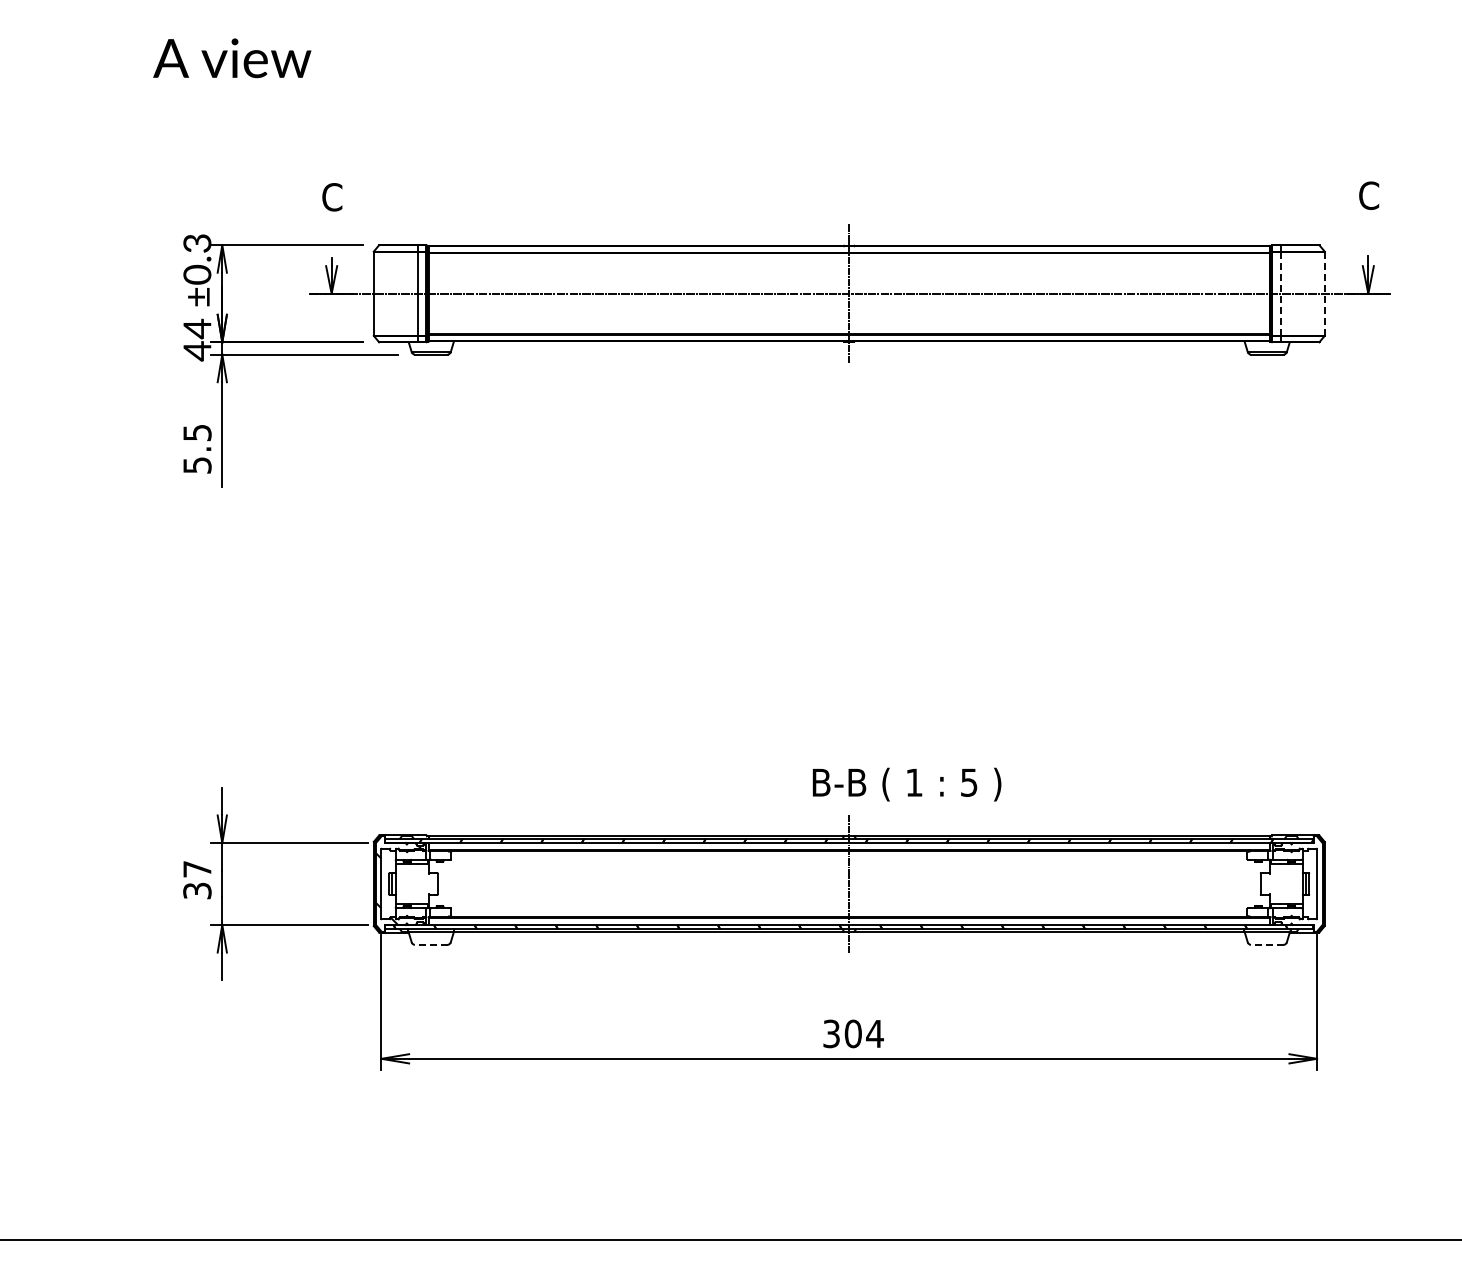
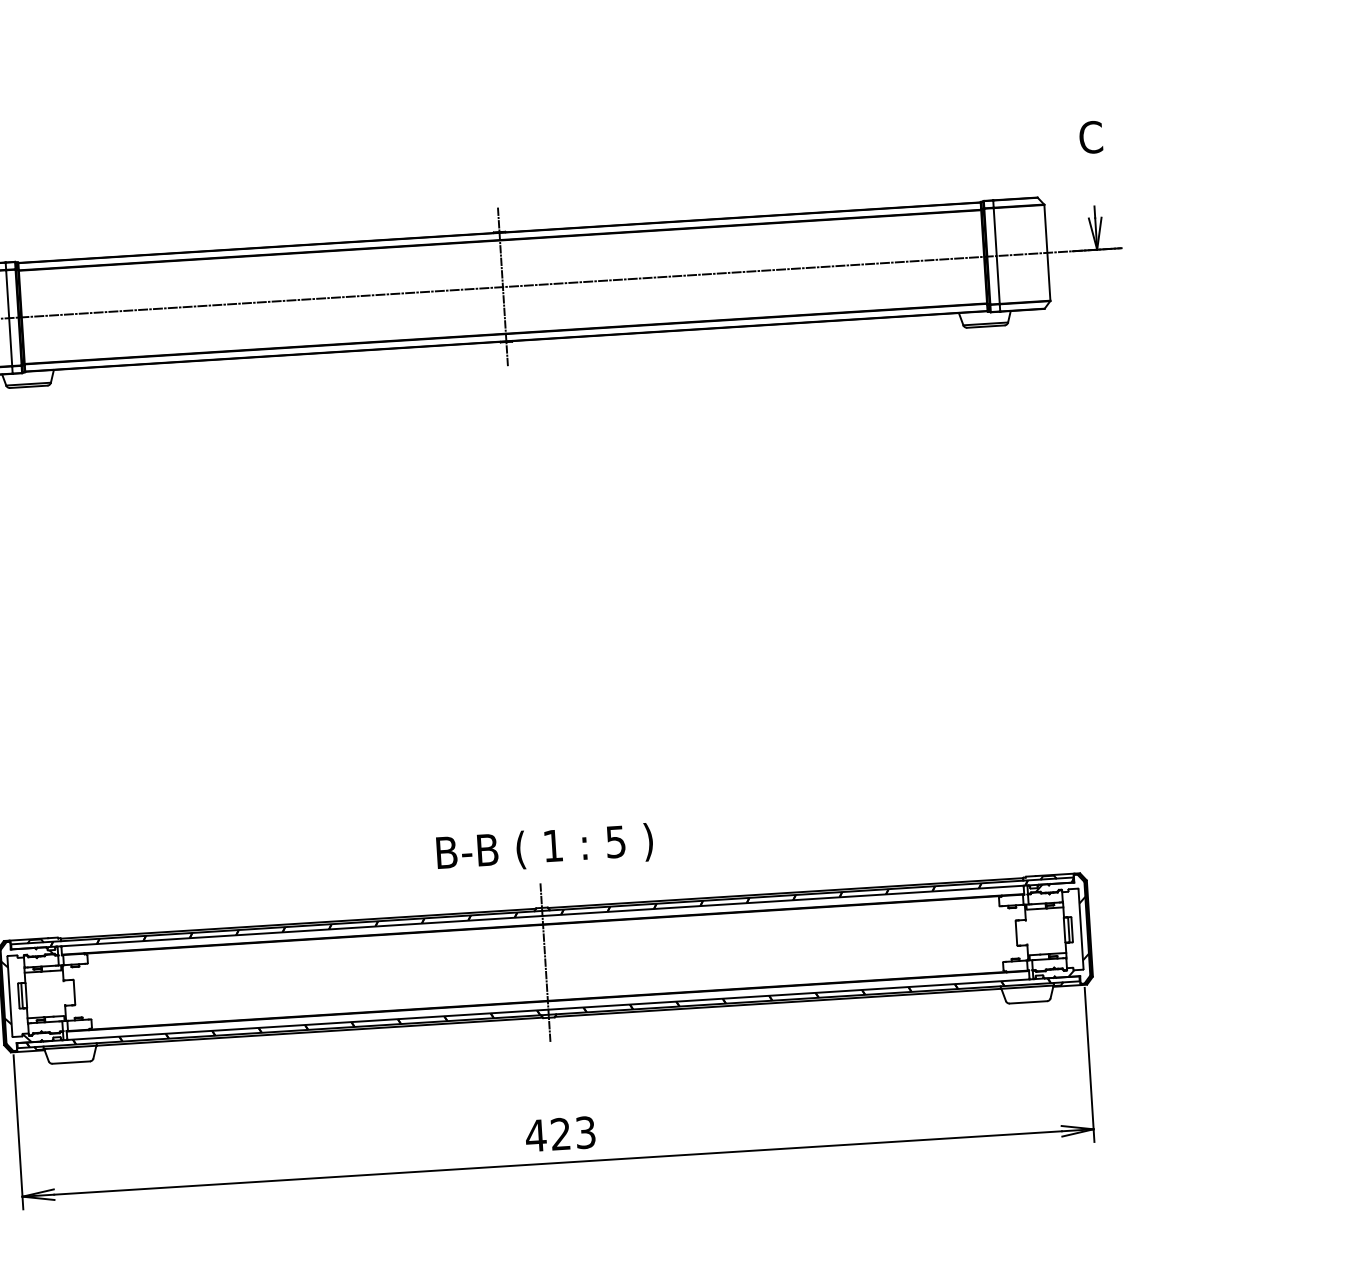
line: (1280, 293) -> (996, 255), dashed -> solid
line: (1324, 293) -> (1046, 252), dashed -> solid
text: (906, 784) -> (544, 848), moved
hatch: (1300, 883) -> (1062, 929), added
line: (430, 944) -> (70, 1062), dashed -> solid
line: (1266, 944) -> (1027, 1002), dashed -> solid
text: (852, 1033) -> (559, 1133), 304 -> 423

